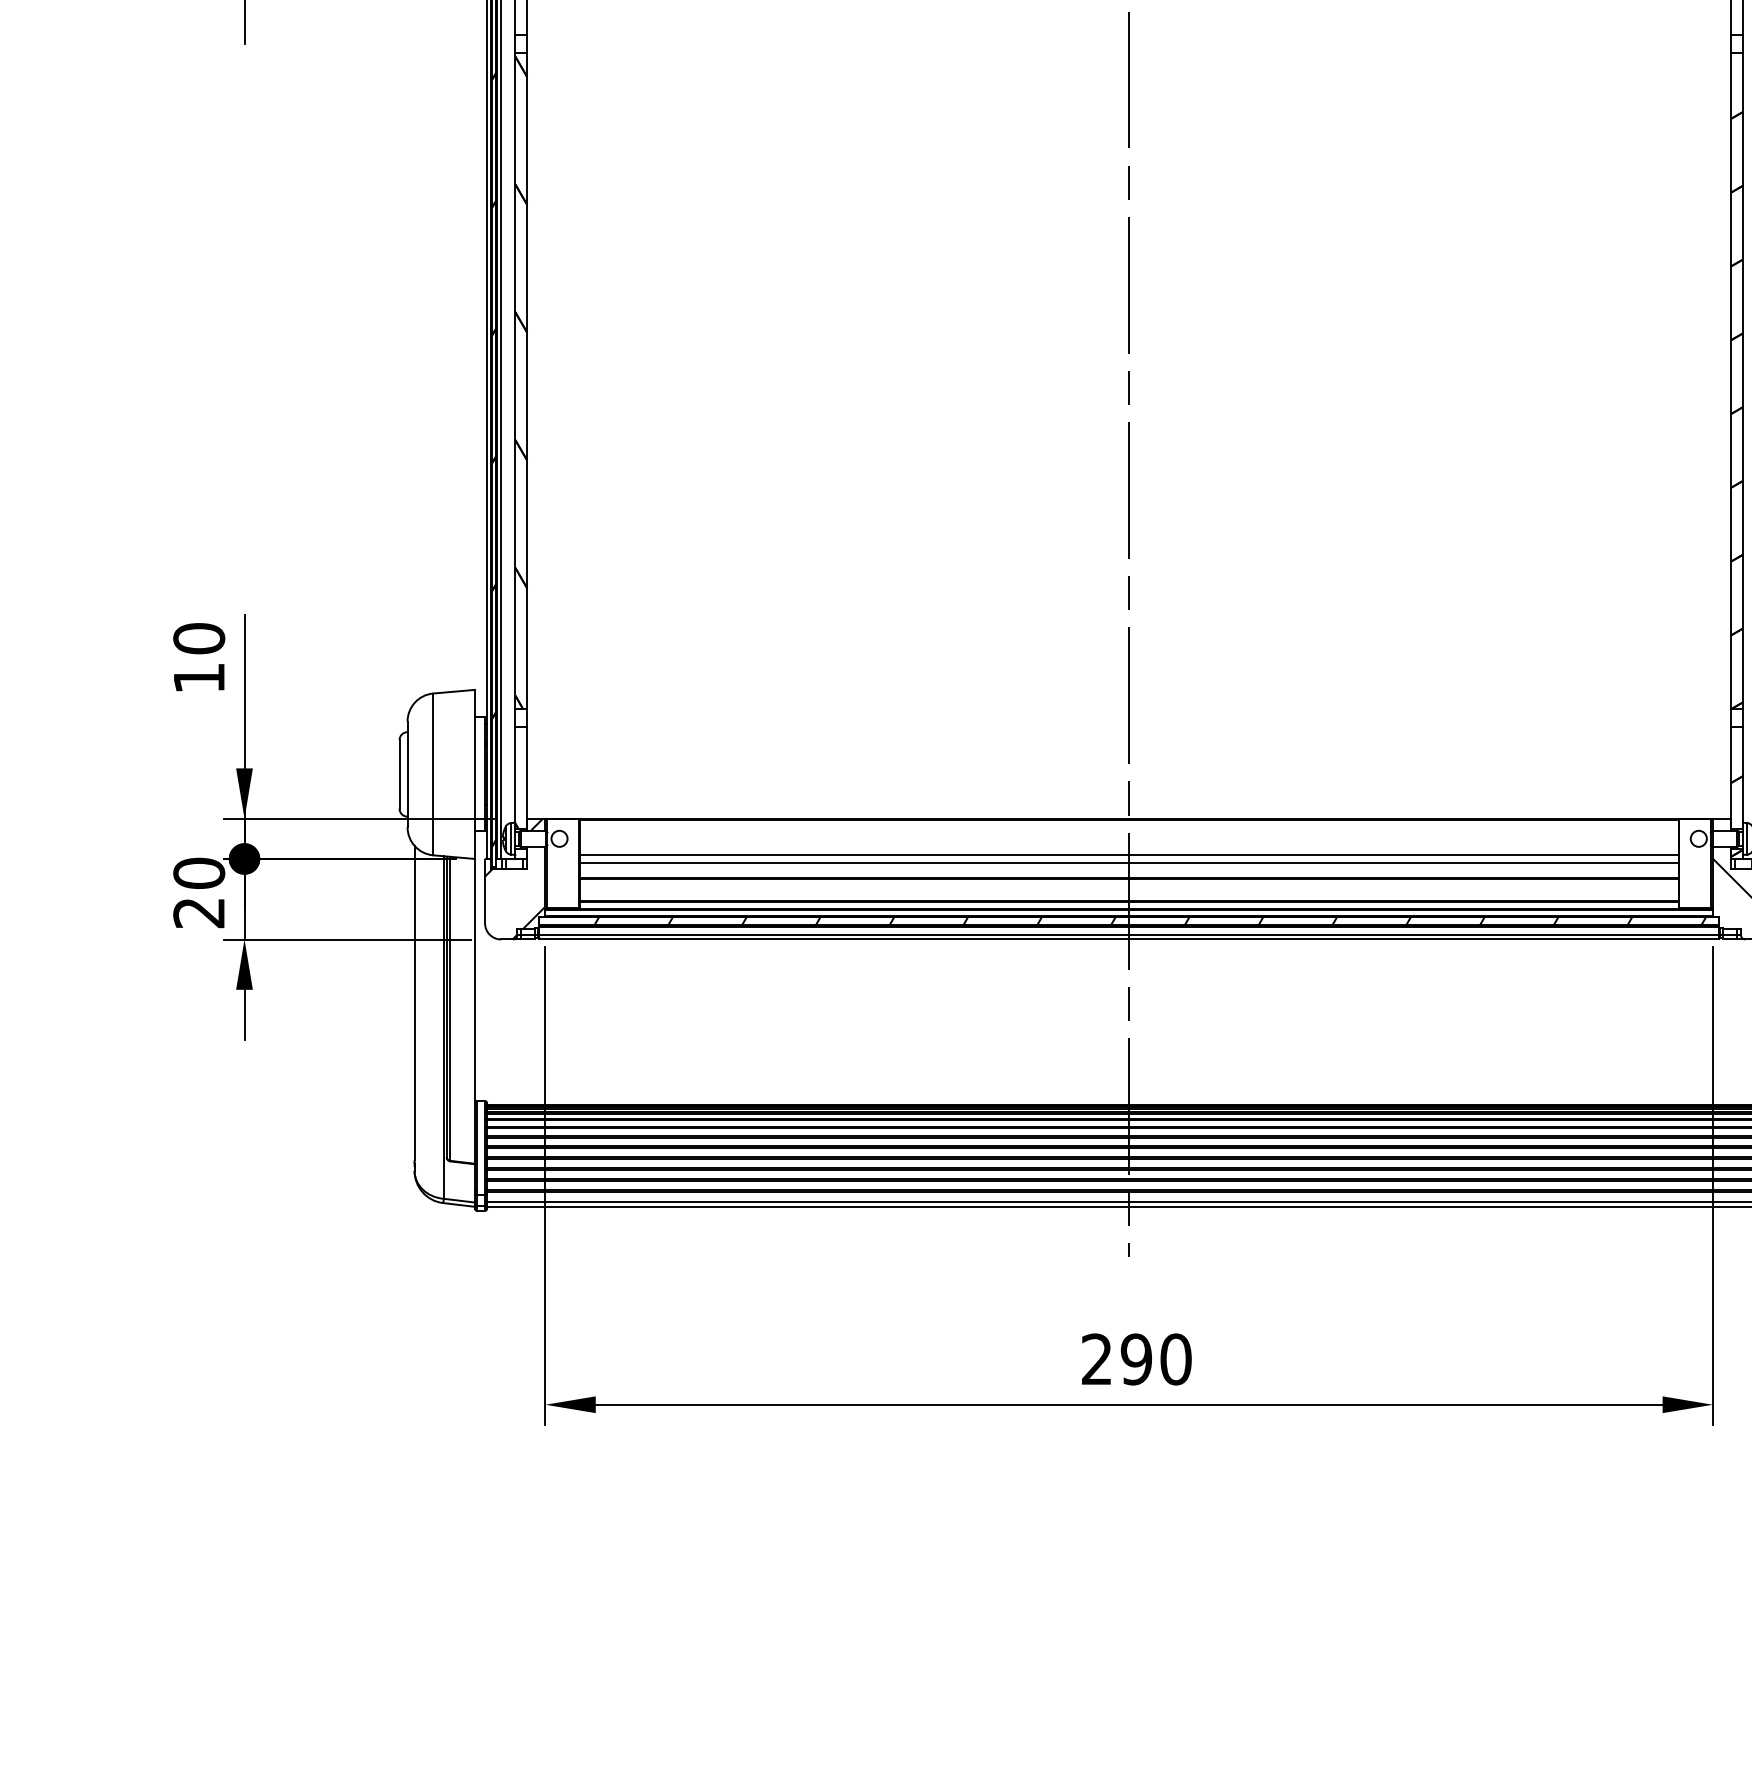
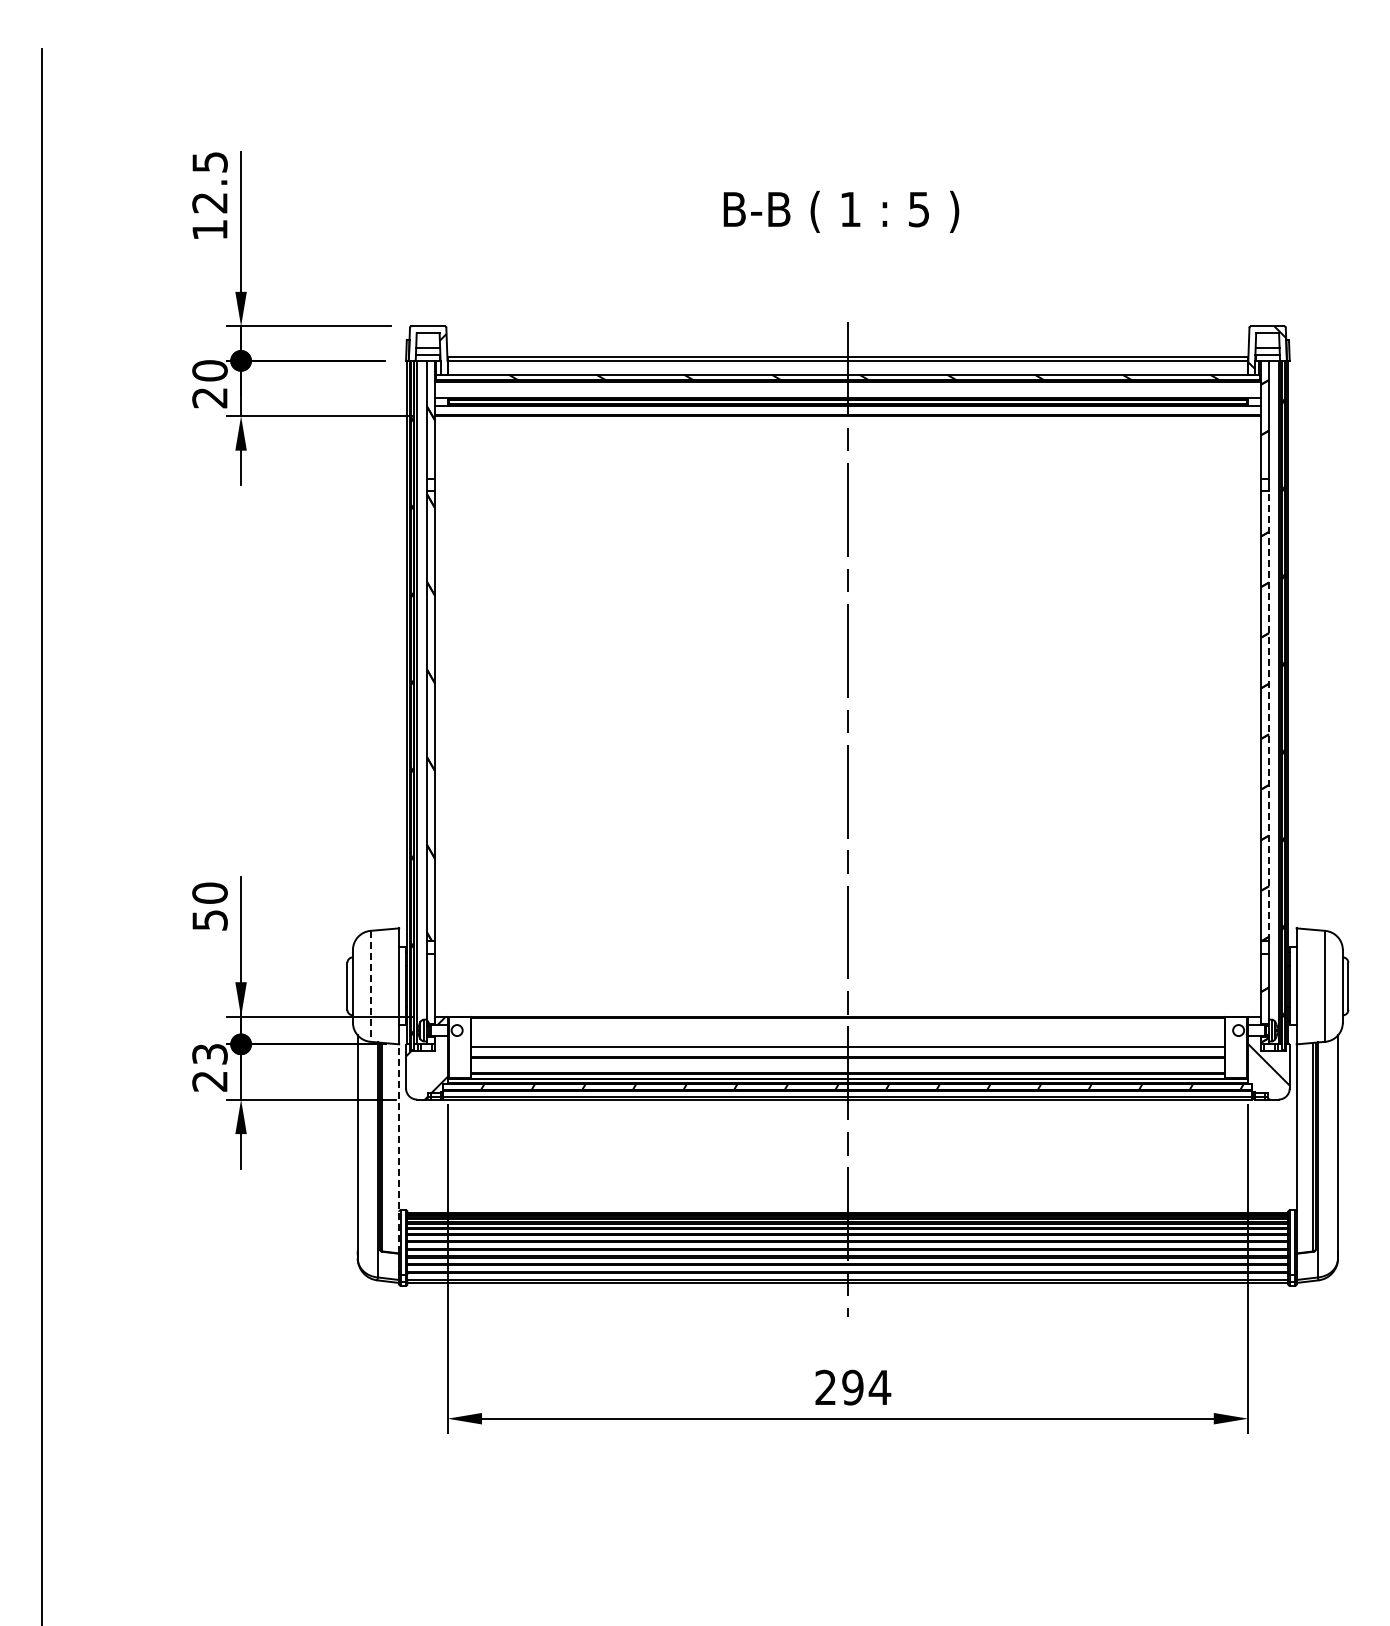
line: (1743, 379) -> (1269, 715), solid -> dashed
text: (198, 678) -> (209, 920), 10 -> 50
line: (433, 774) -> (370, 986), solid -> dashed
line: (1128, 854) -> (847, 1041), removed
text: (198, 872) -> (209, 1053), 20 -> 23
line: (475, 1010) -> (399, 1148), solid -> dashed
text: (1175, 1359) -> (879, 1387), 290 -> 294

